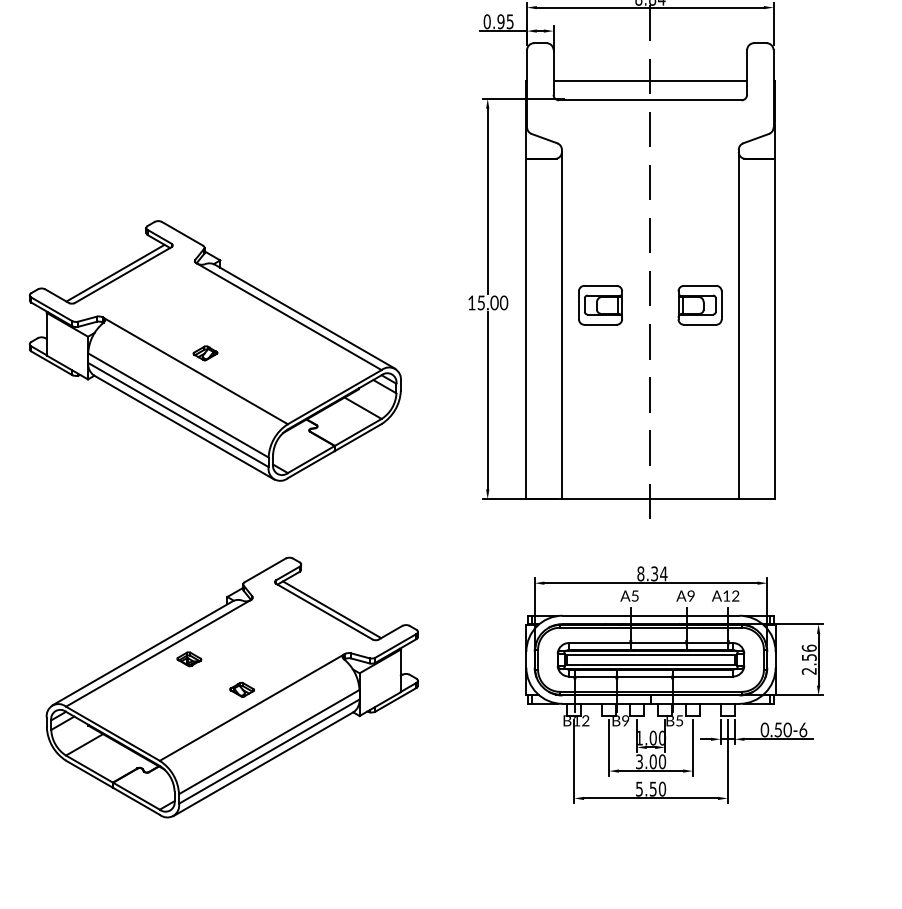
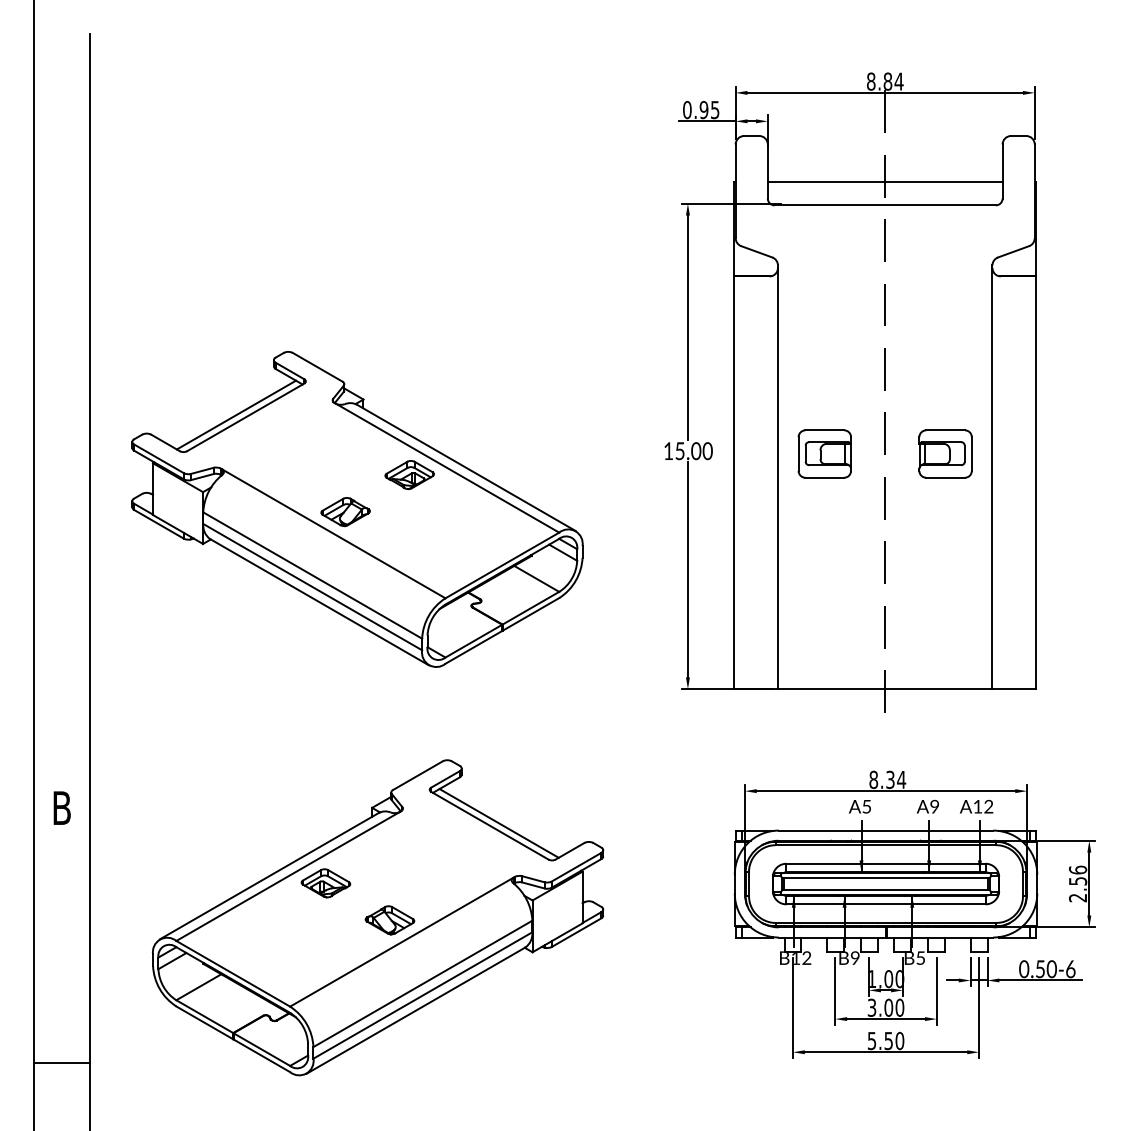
part: (258, 323) -> (409, 475), added
part: (205, 353) -> (345, 512), size x1.67
part: (188, 659) -> (325, 883), size x1.67
part: (241, 689) -> (389, 920), size x1.67

